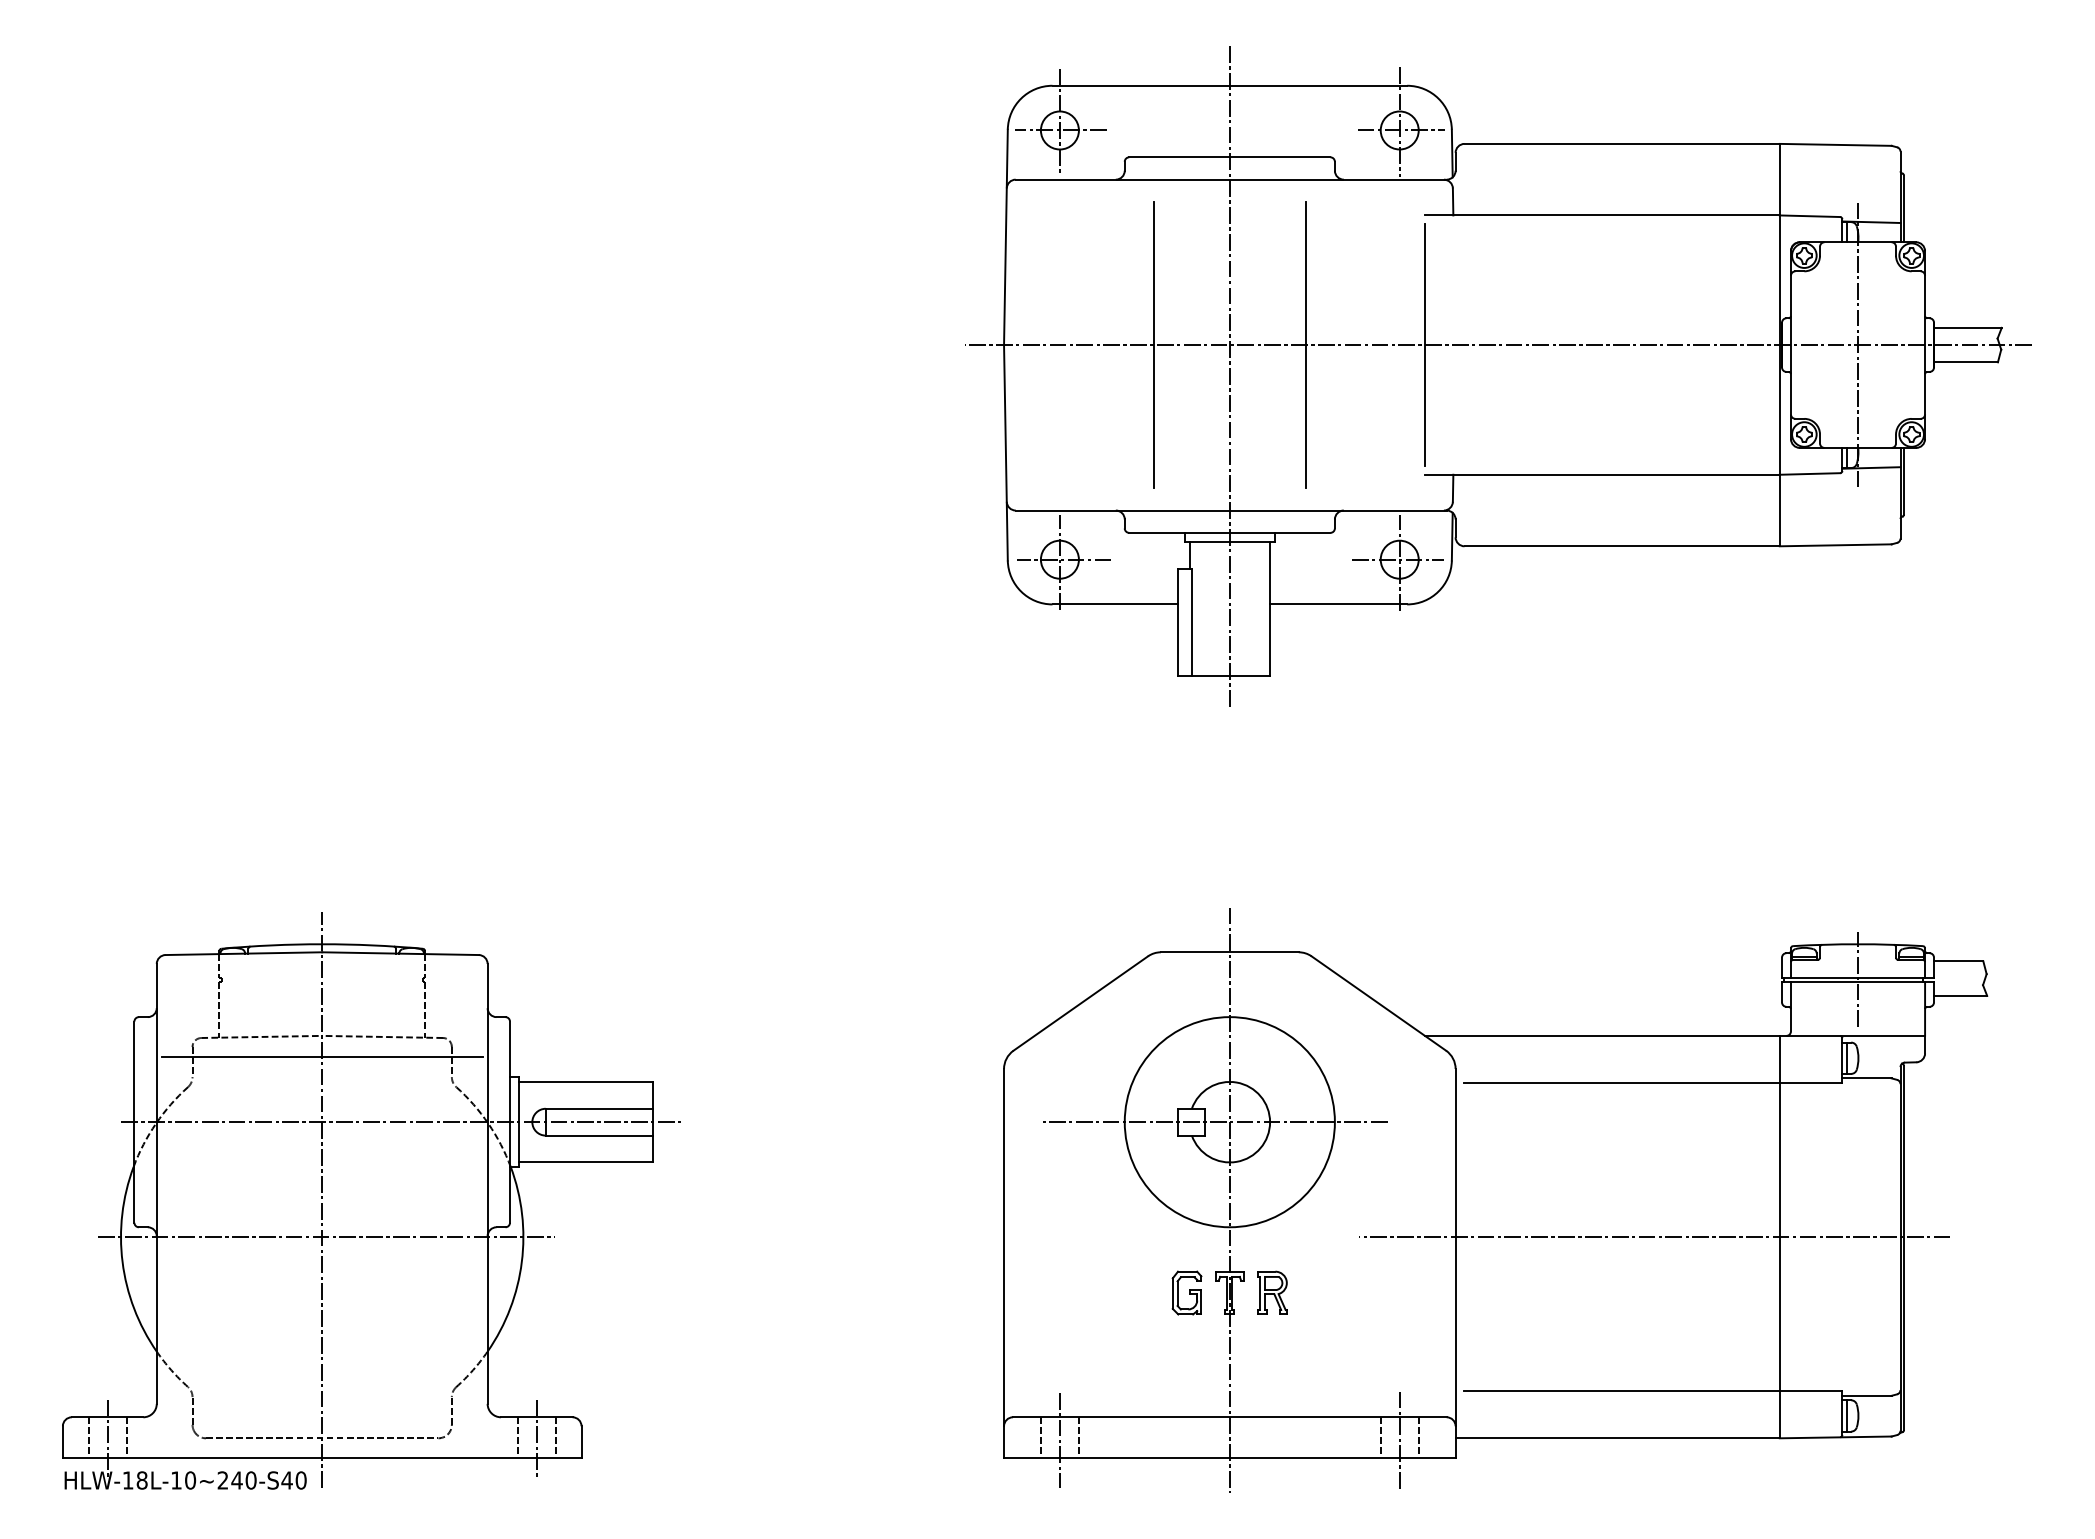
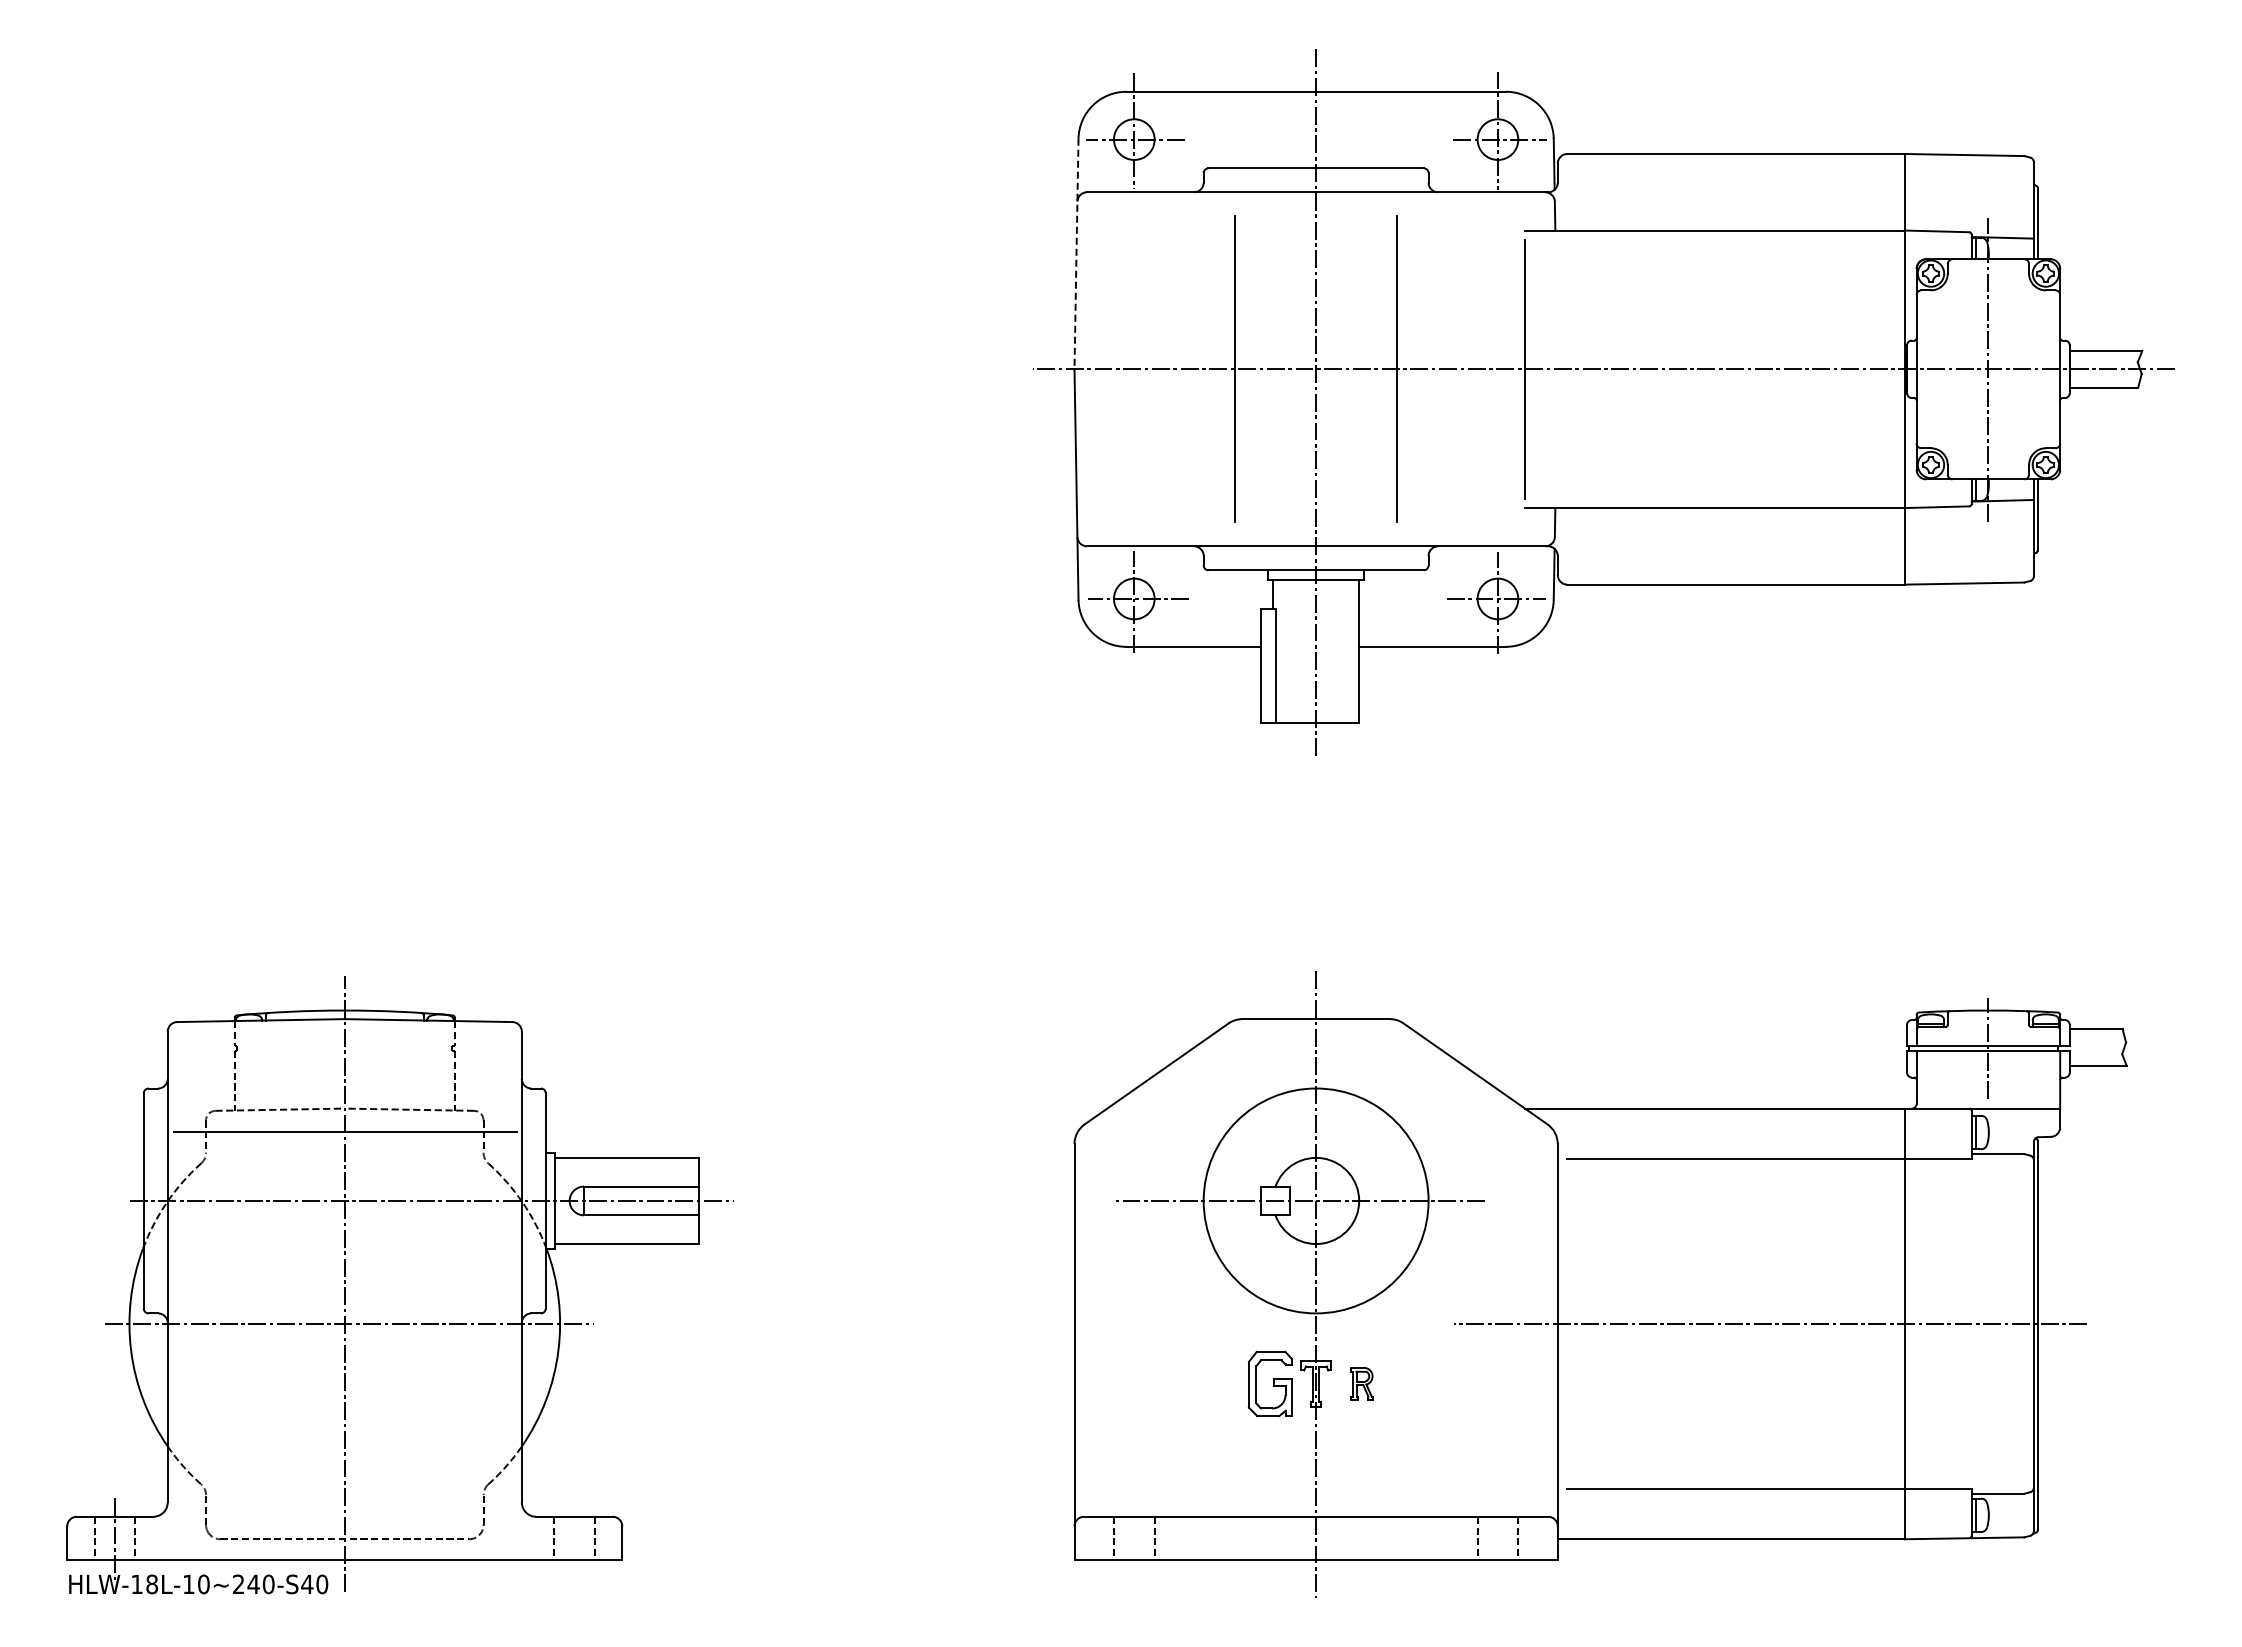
line: (1005, 237) -> (1076, 254), solid -> dashed
part: (1187, 1292) -> (1270, 1383), size x1.4
part: (1272, 1292) -> (1361, 1383), size x0.7
line: (536, 1437) -> (574, 1538), removed
line: (1060, 1440) -> (1134, 1541), removed
line: (1399, 1440) -> (1497, 1541), removed

